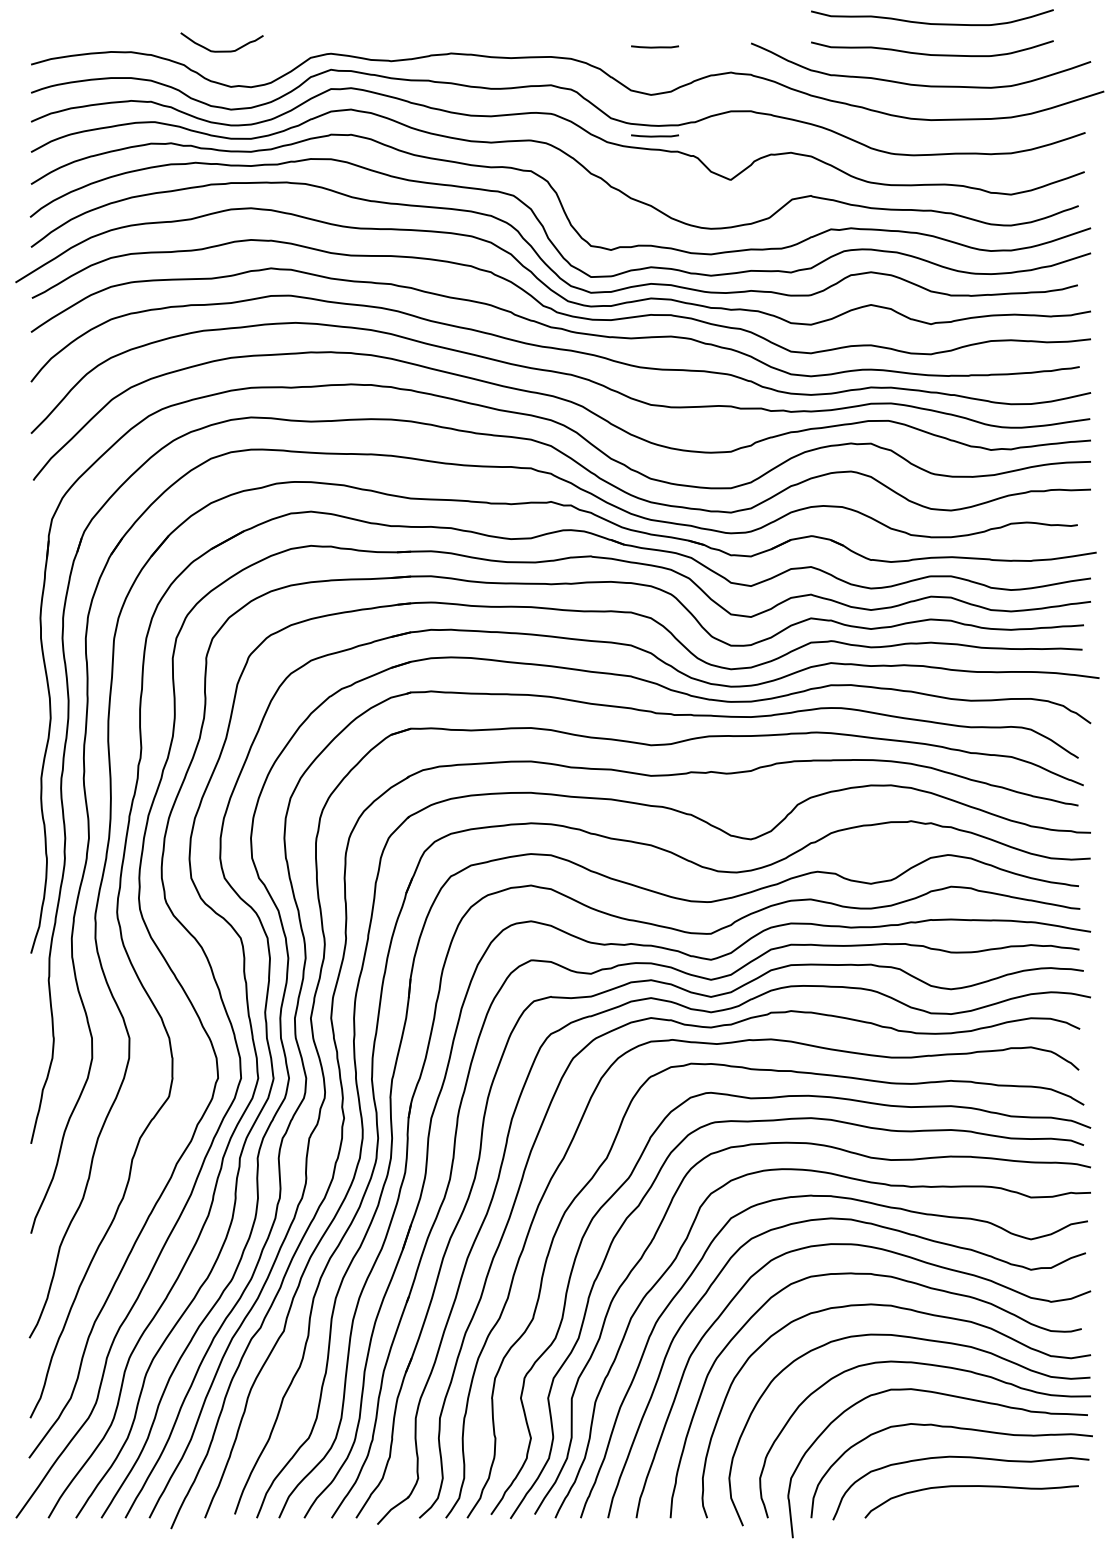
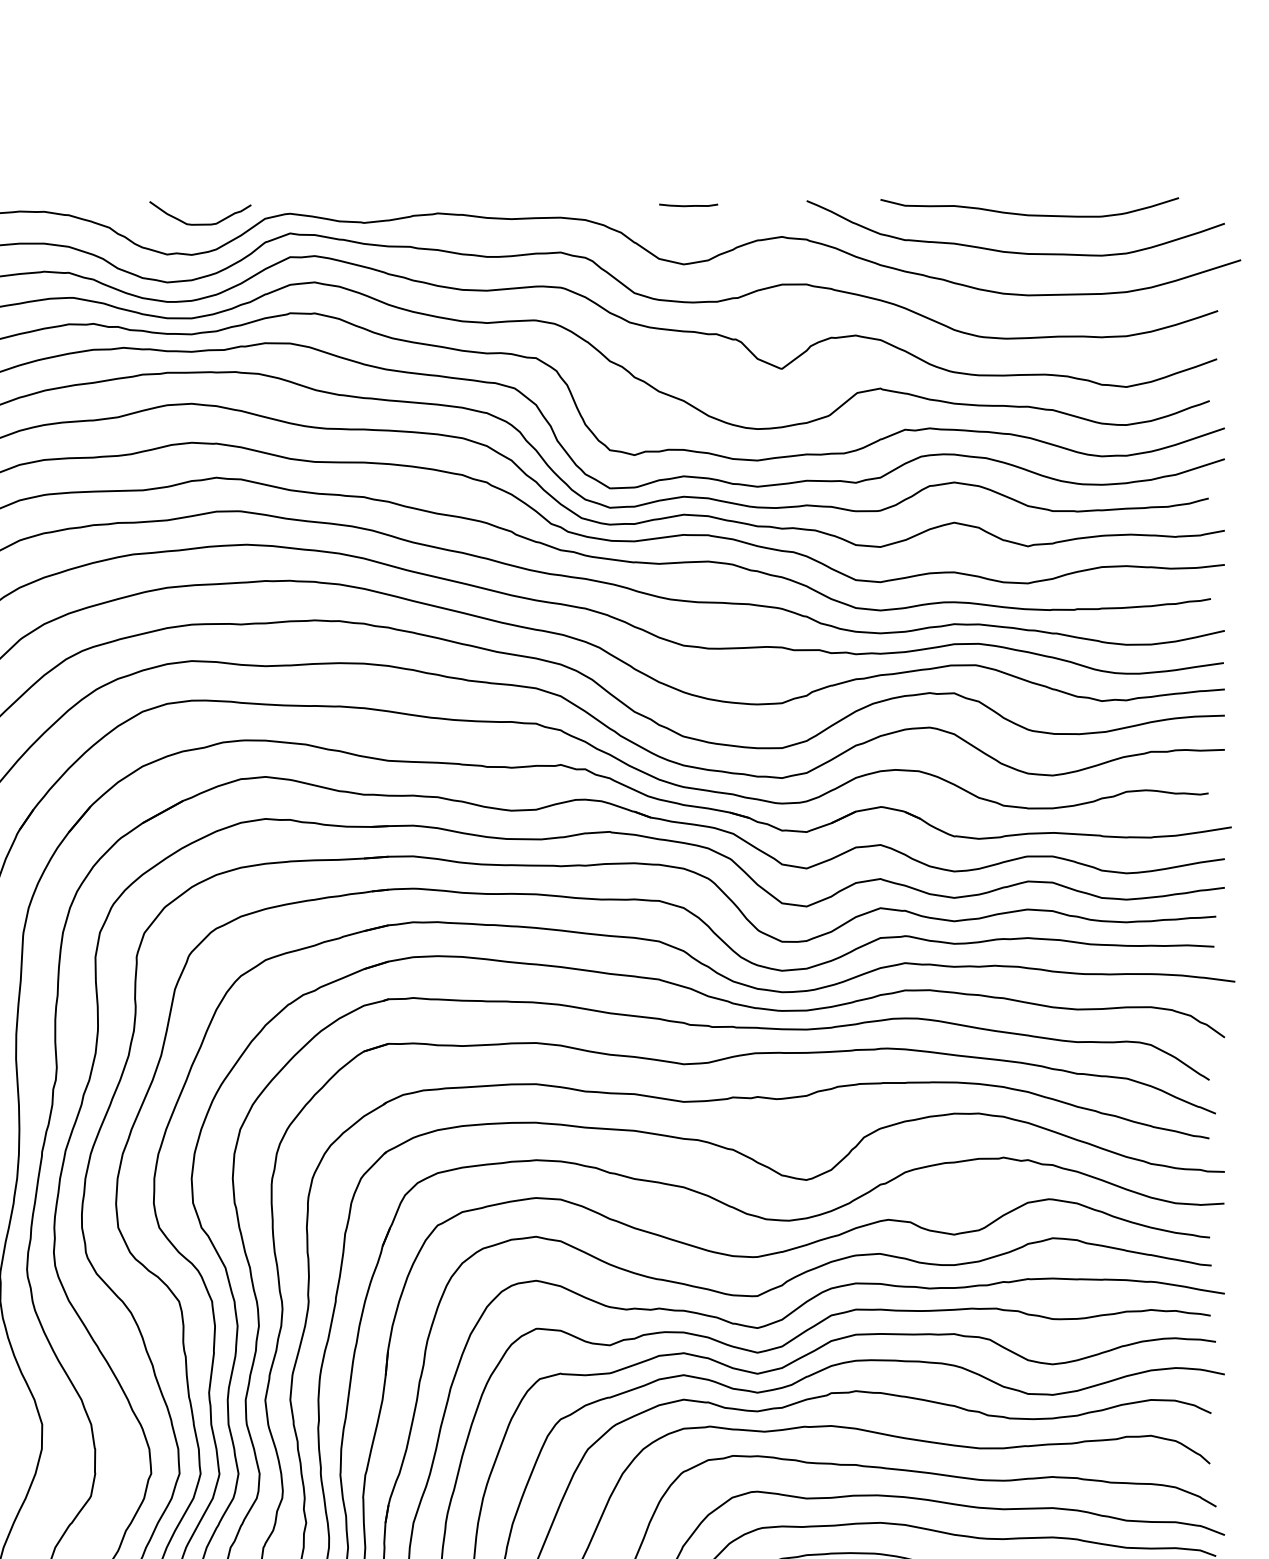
curve: (932, 23) -> (1029, 176), removed
curve: (221, 50) -> (199, 223), moved
line: (654, 135) -> (687, 314), removed

